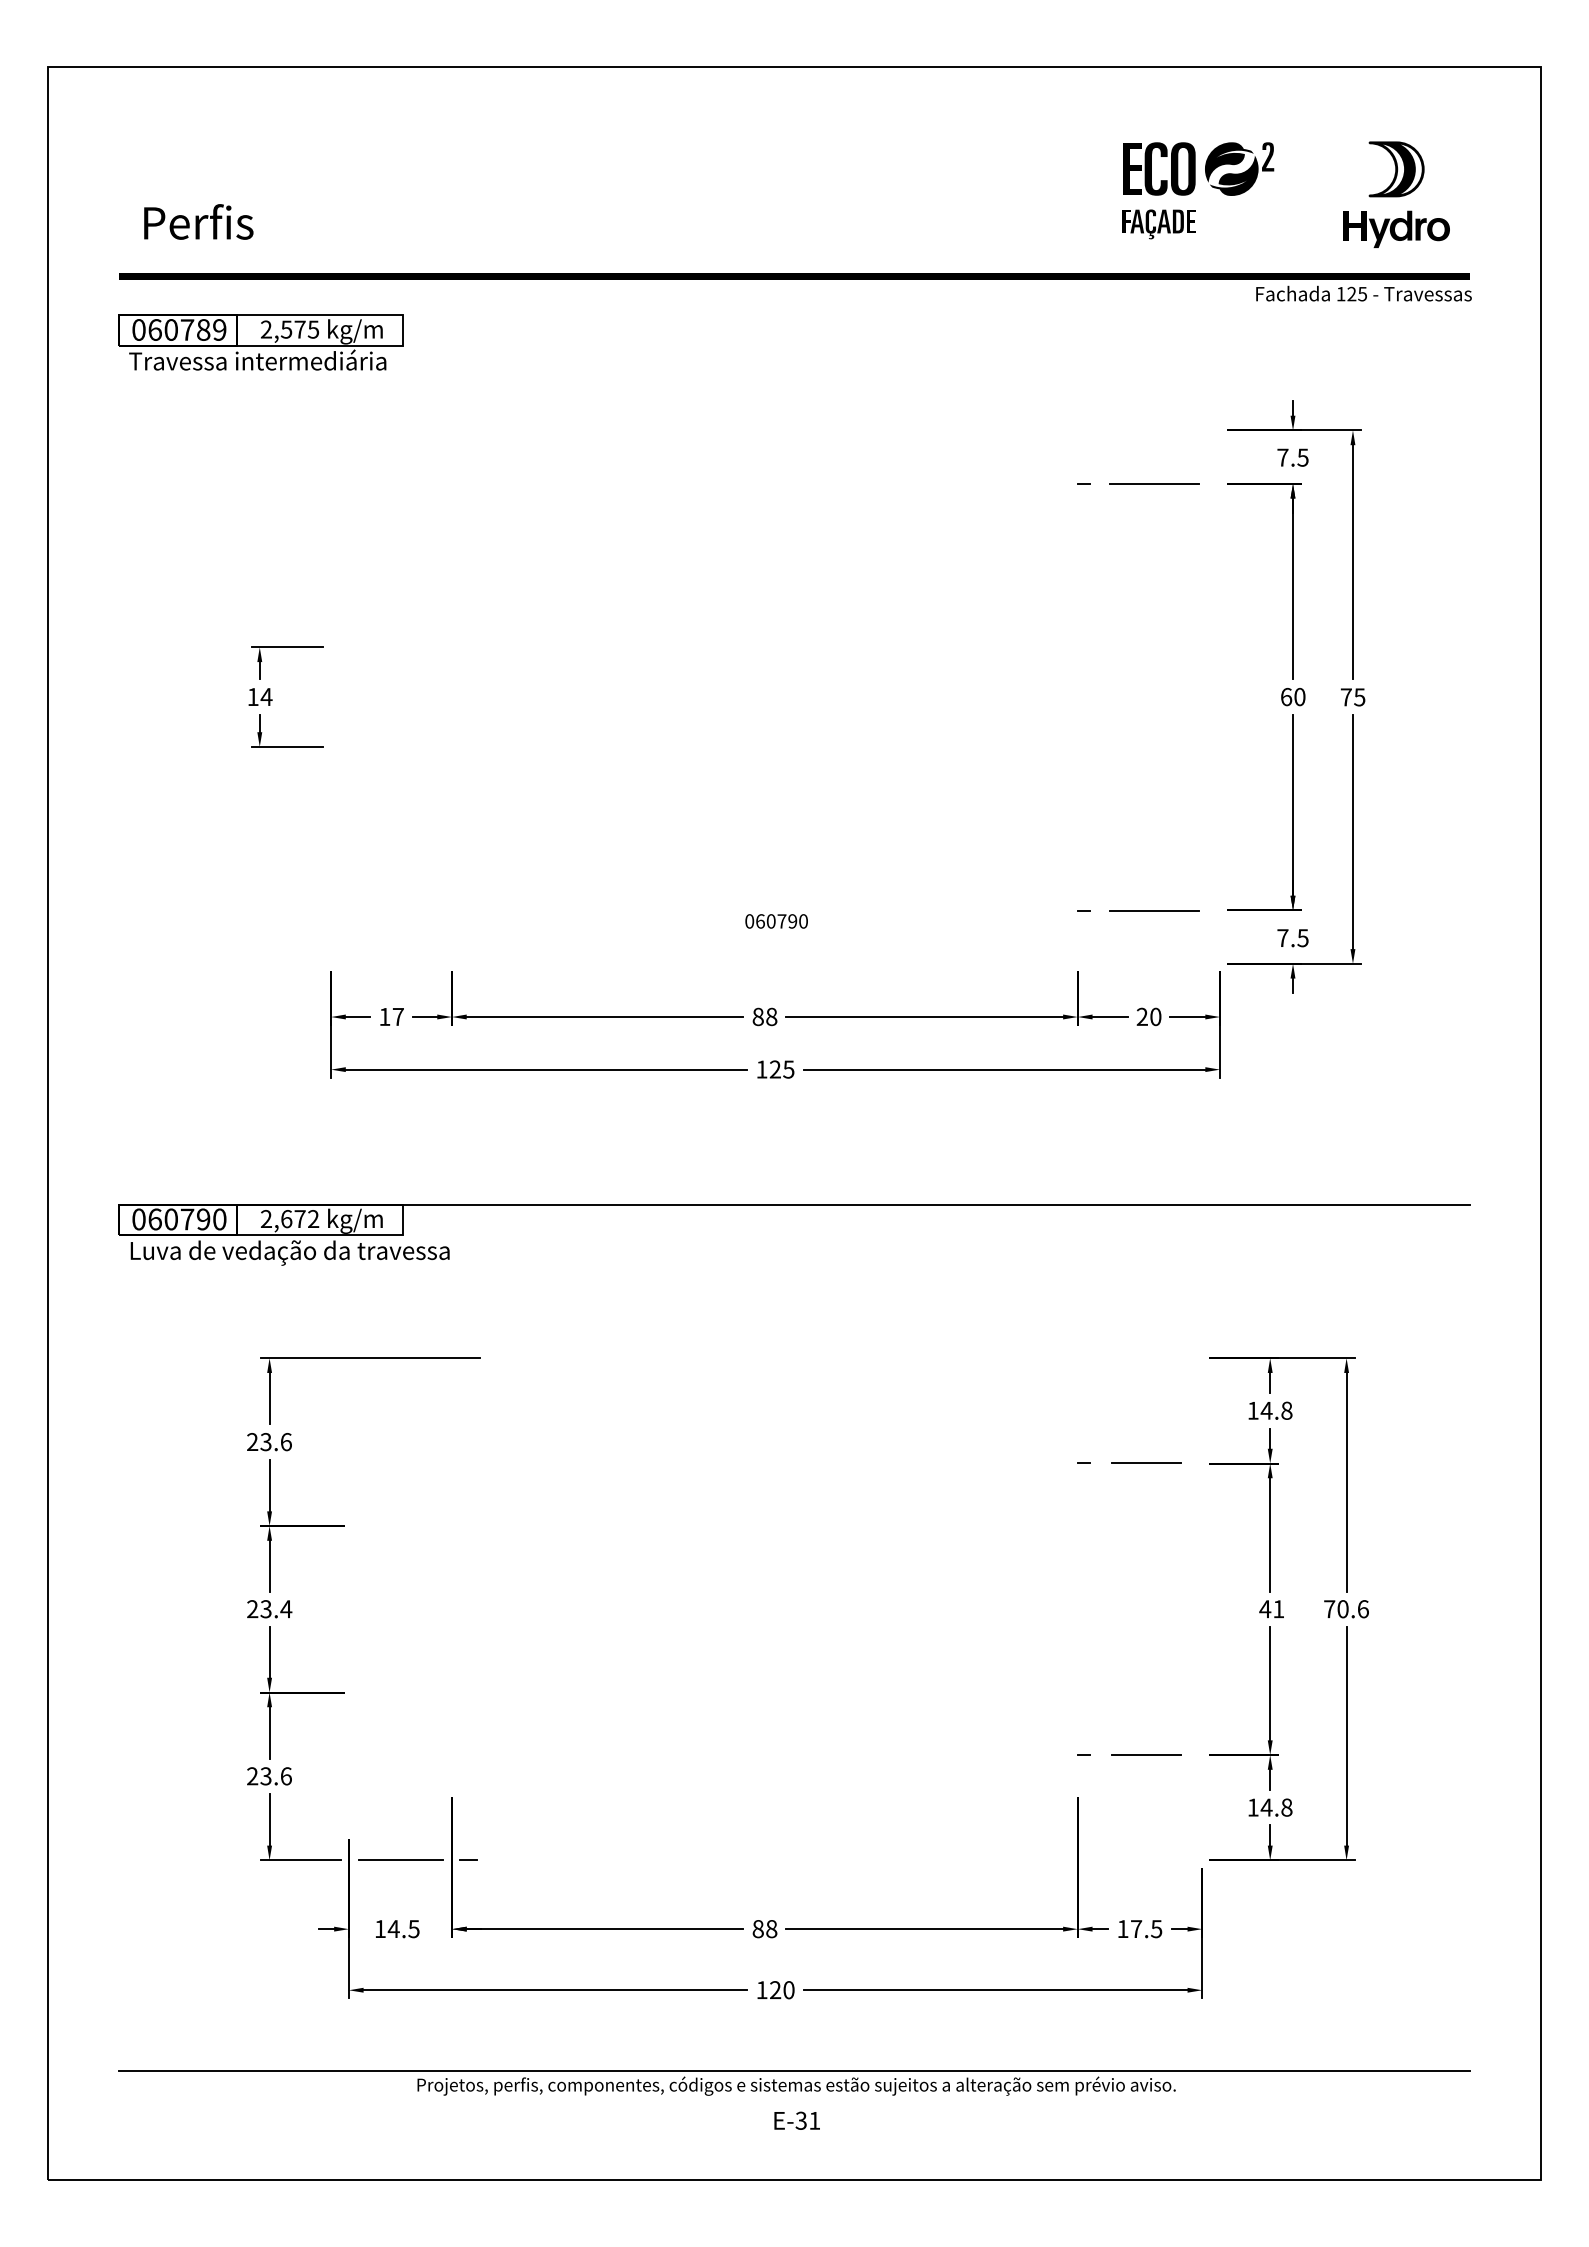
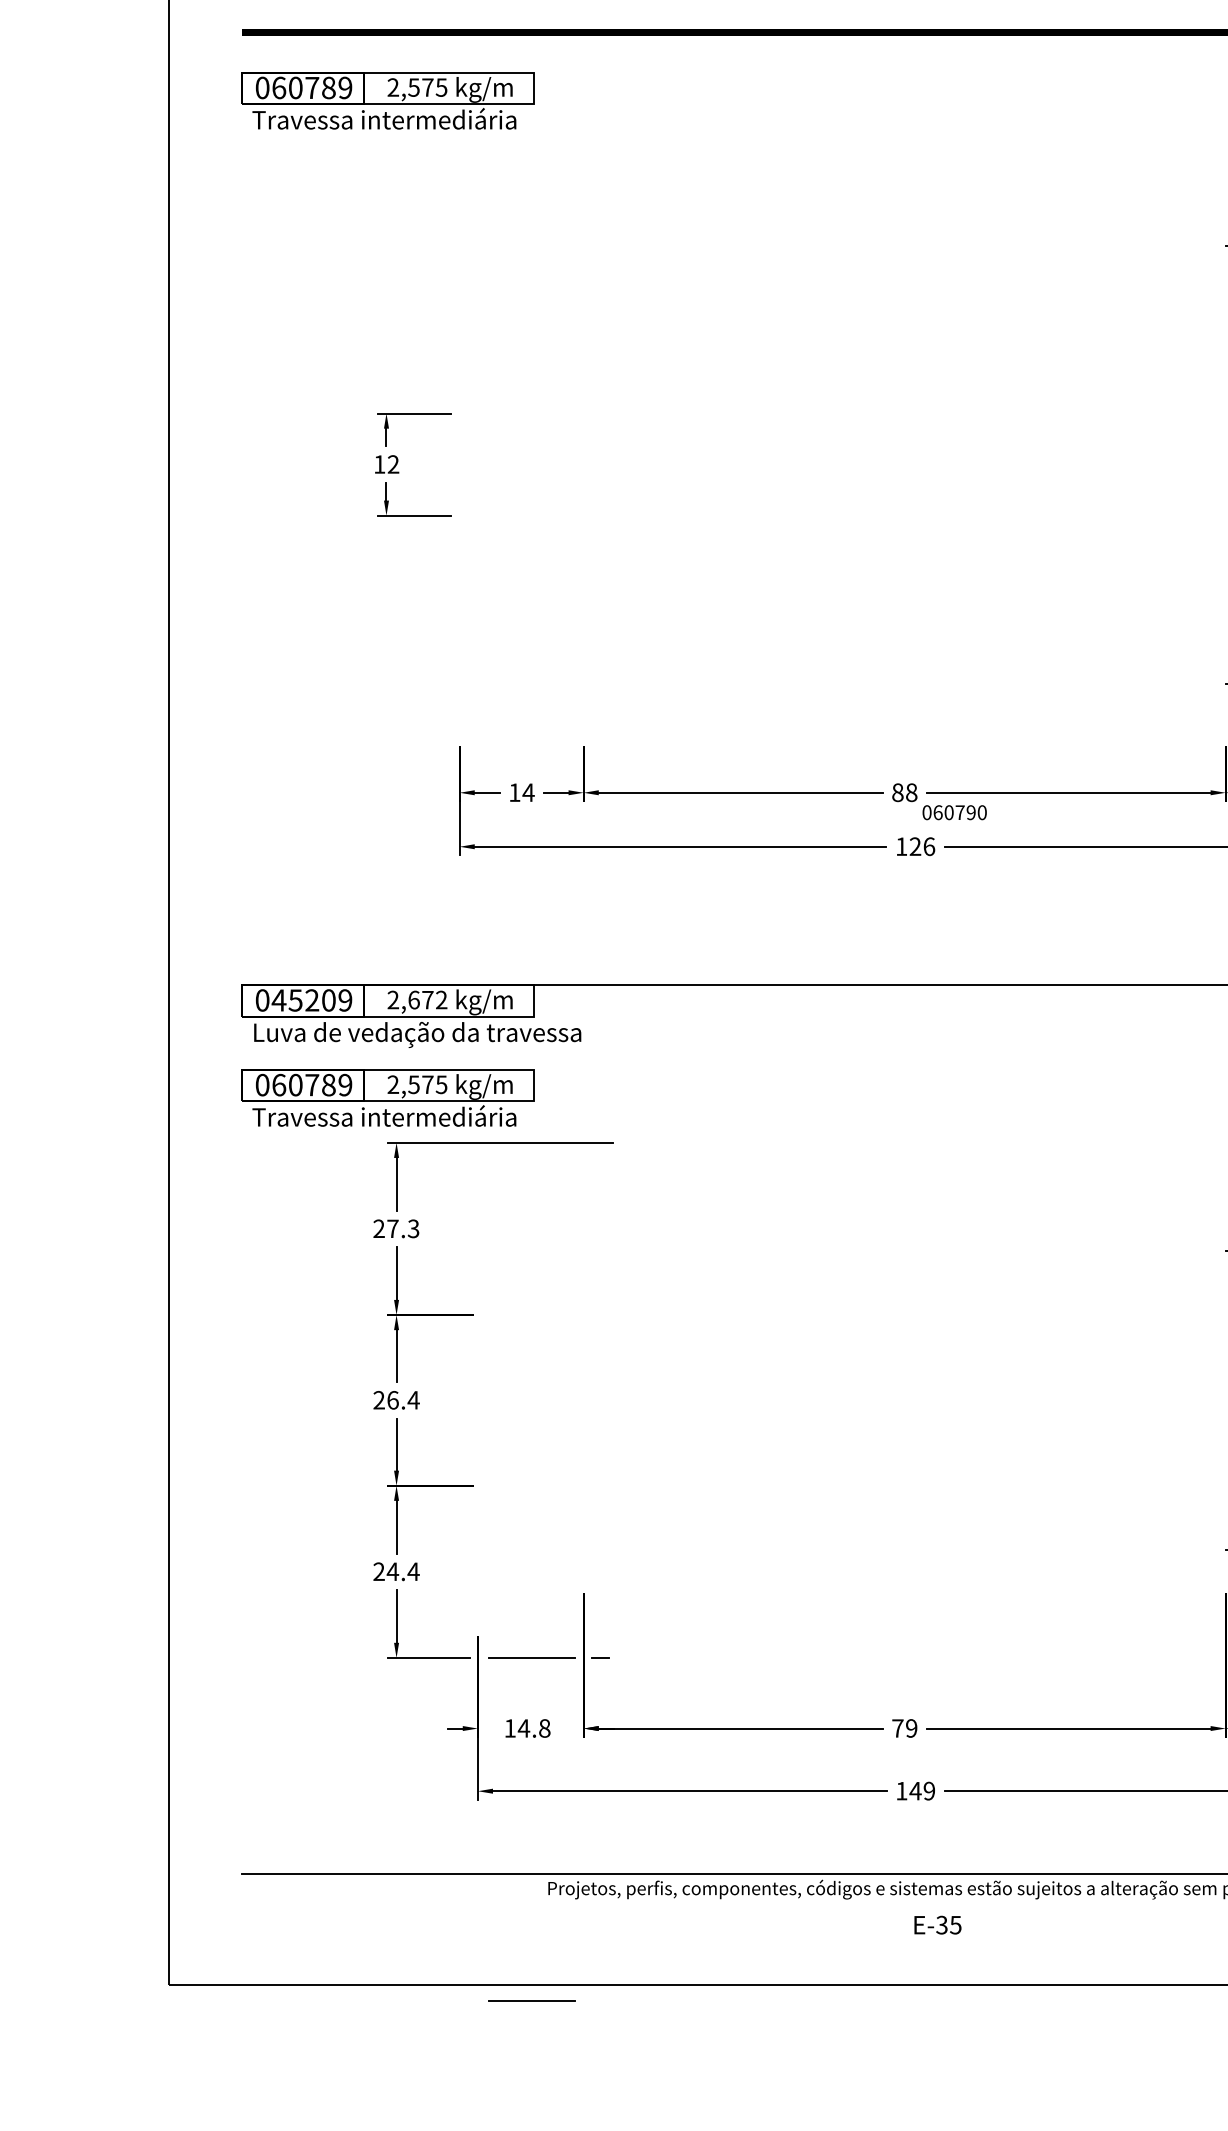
text: (266, 696) -> (393, 463), 14 -> 12
text: (776, 921) -> (954, 812), moved
text: (398, 1016) -> (528, 792), 17 -> 14
text: (788, 1069) -> (928, 846), 125 -> 126
text: (186, 1219) -> (311, 1000), 060790 -> 045209
part: (260, 1314) -> (387, 1097), added
text: (275, 1442) -> (402, 1229), 23.6 -> 27.3
text: (265, 1609) -> (392, 1400), 23.4 -> 26.4
text: (276, 1776) -> (403, 1571), 23.6 -> 24.4
text: (413, 1929) -> (544, 1728), 14.5 -> 14.8
text: (764, 1929) -> (904, 1728), 88 -> 79
text: (781, 1990) -> (921, 1791), 120 -> 149
text: (814, 2120) -> (955, 1924), E-31 -> E-35
line: (400, 2193) -> (530, 1999), added

